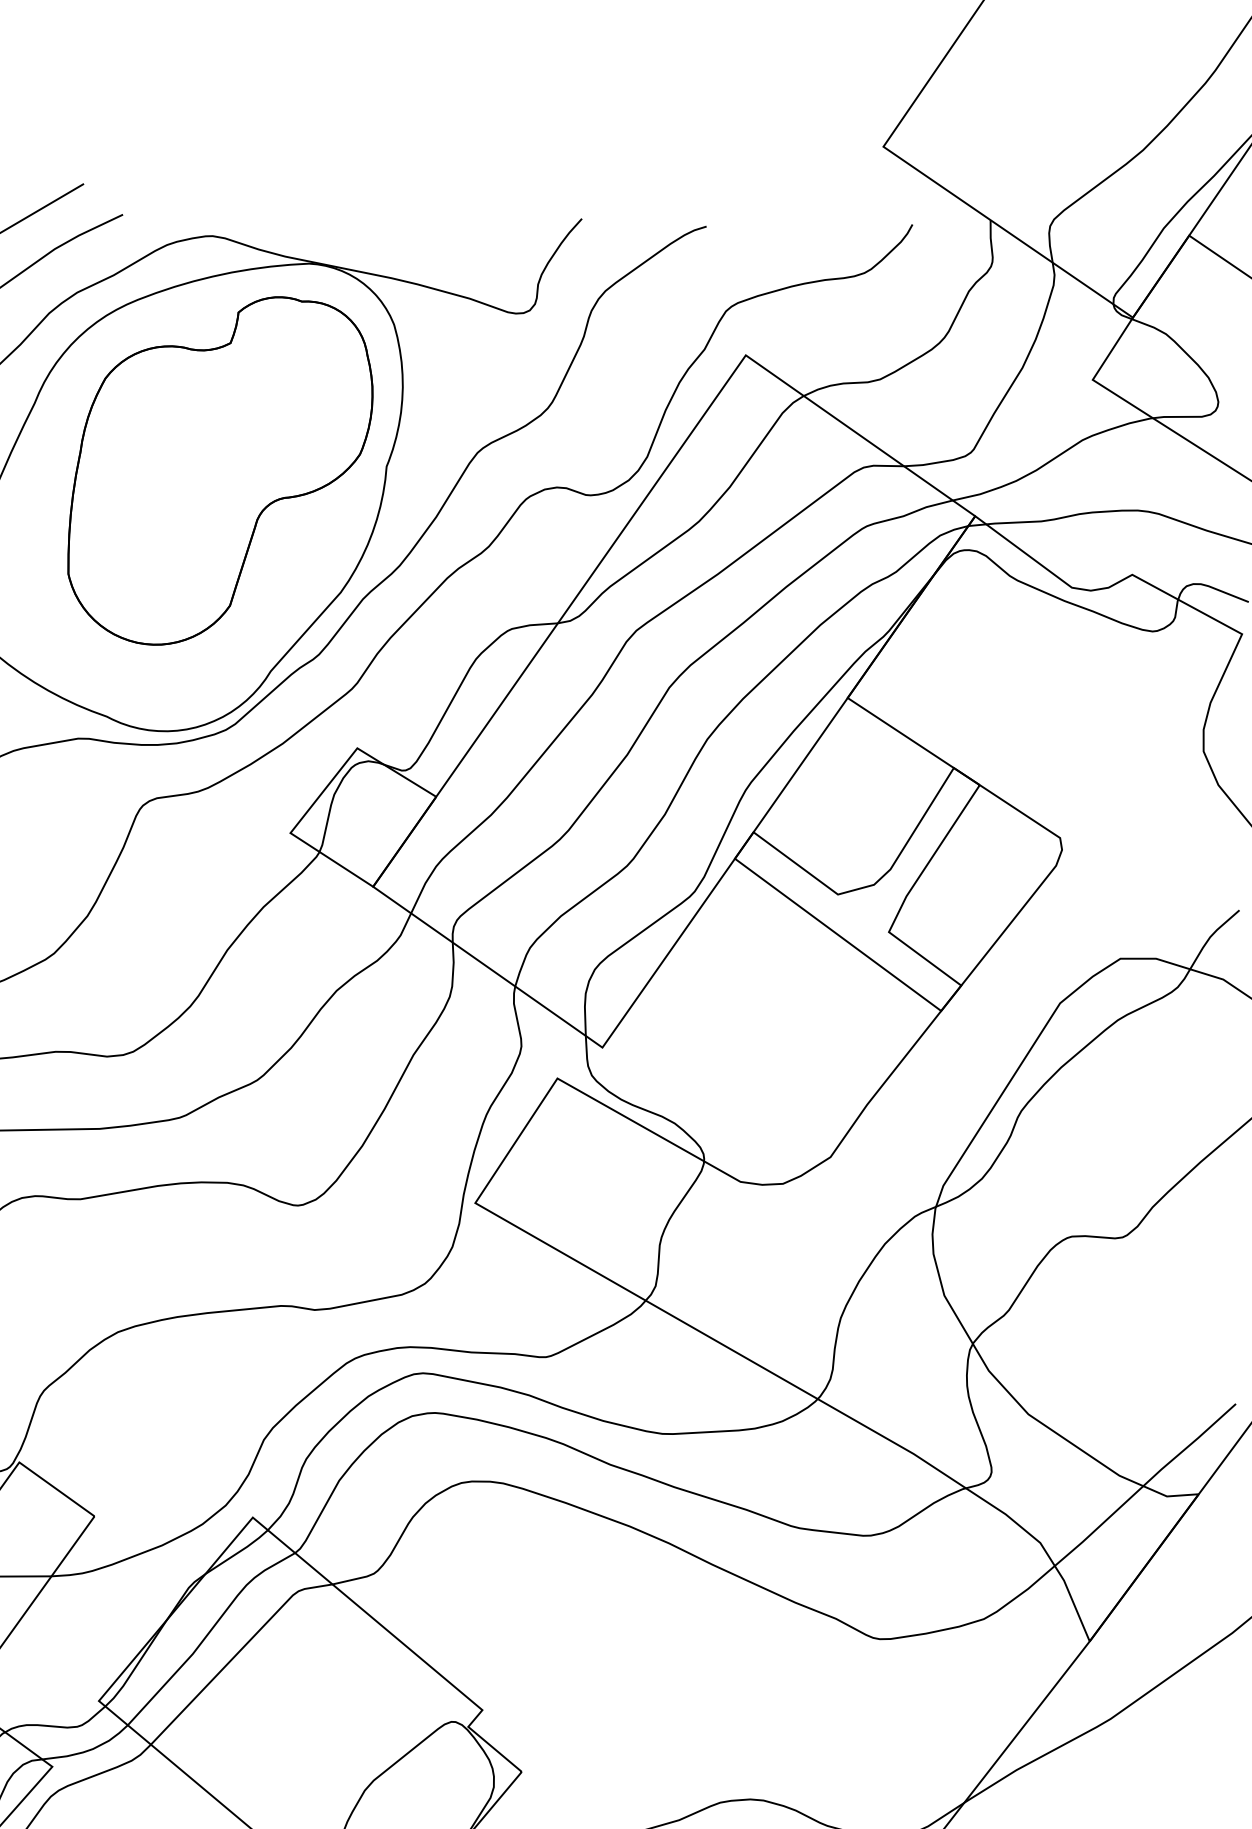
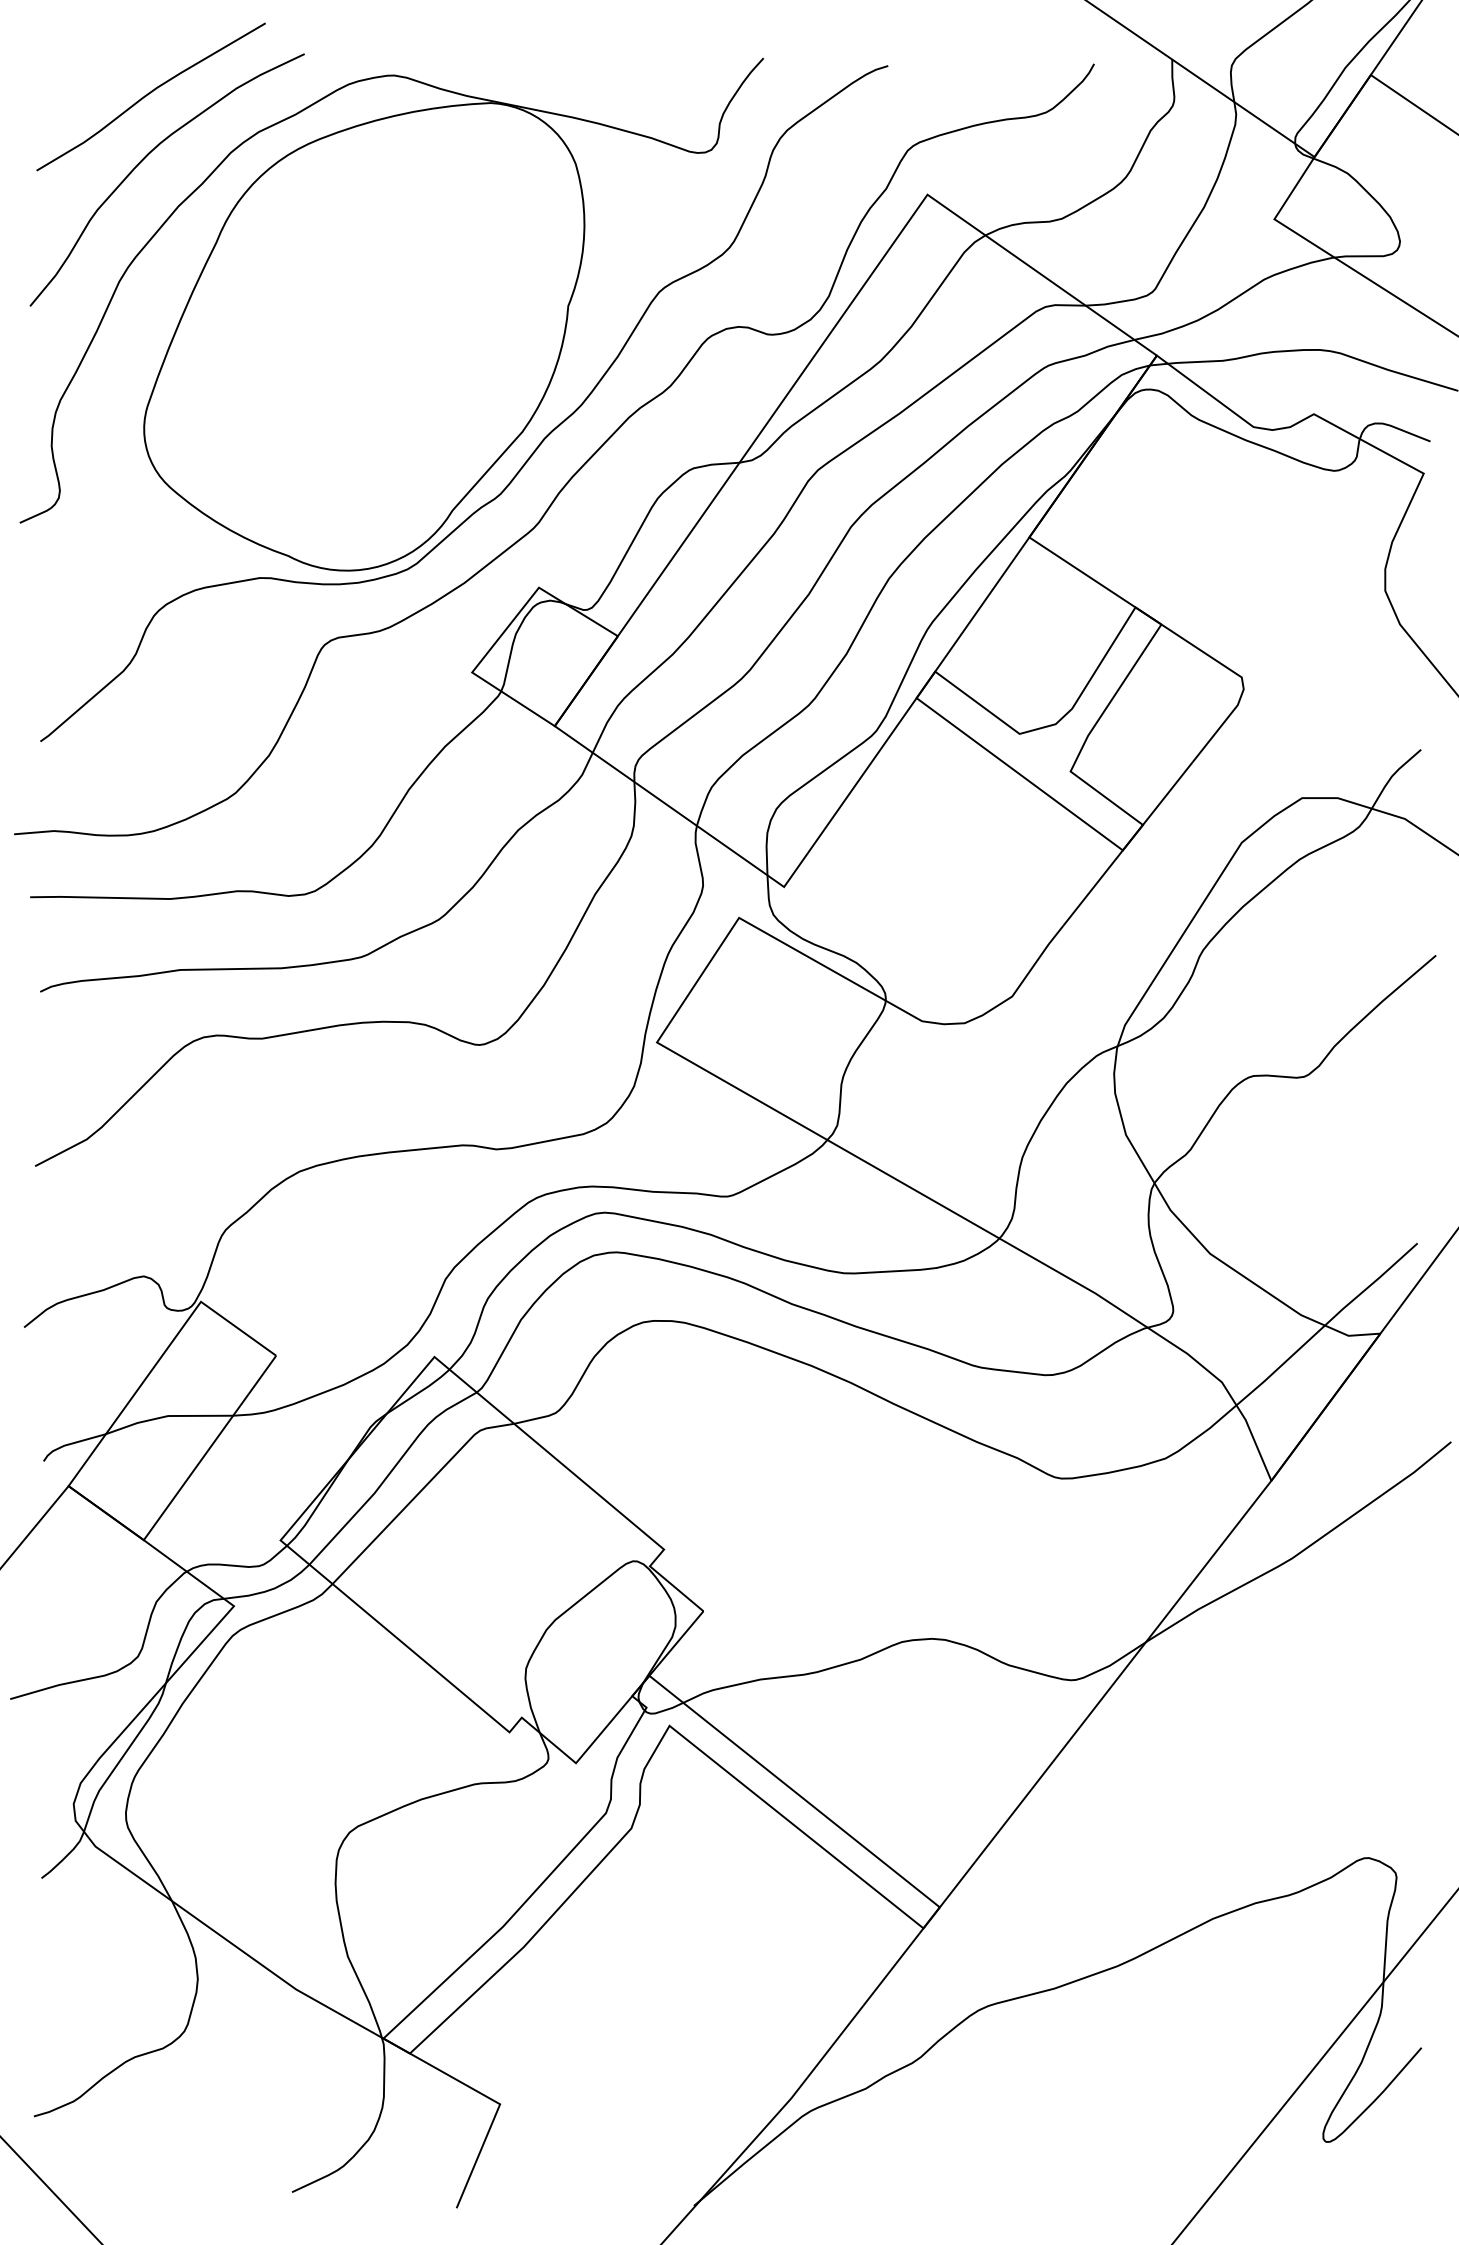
part: (220, 471) -> (402, 310), removed

